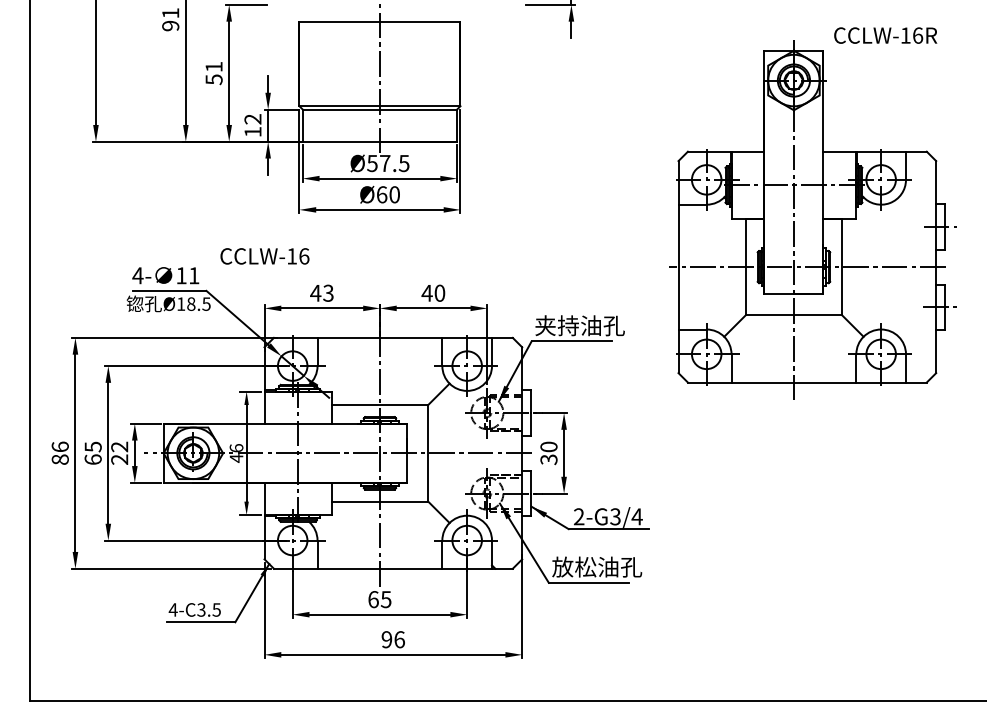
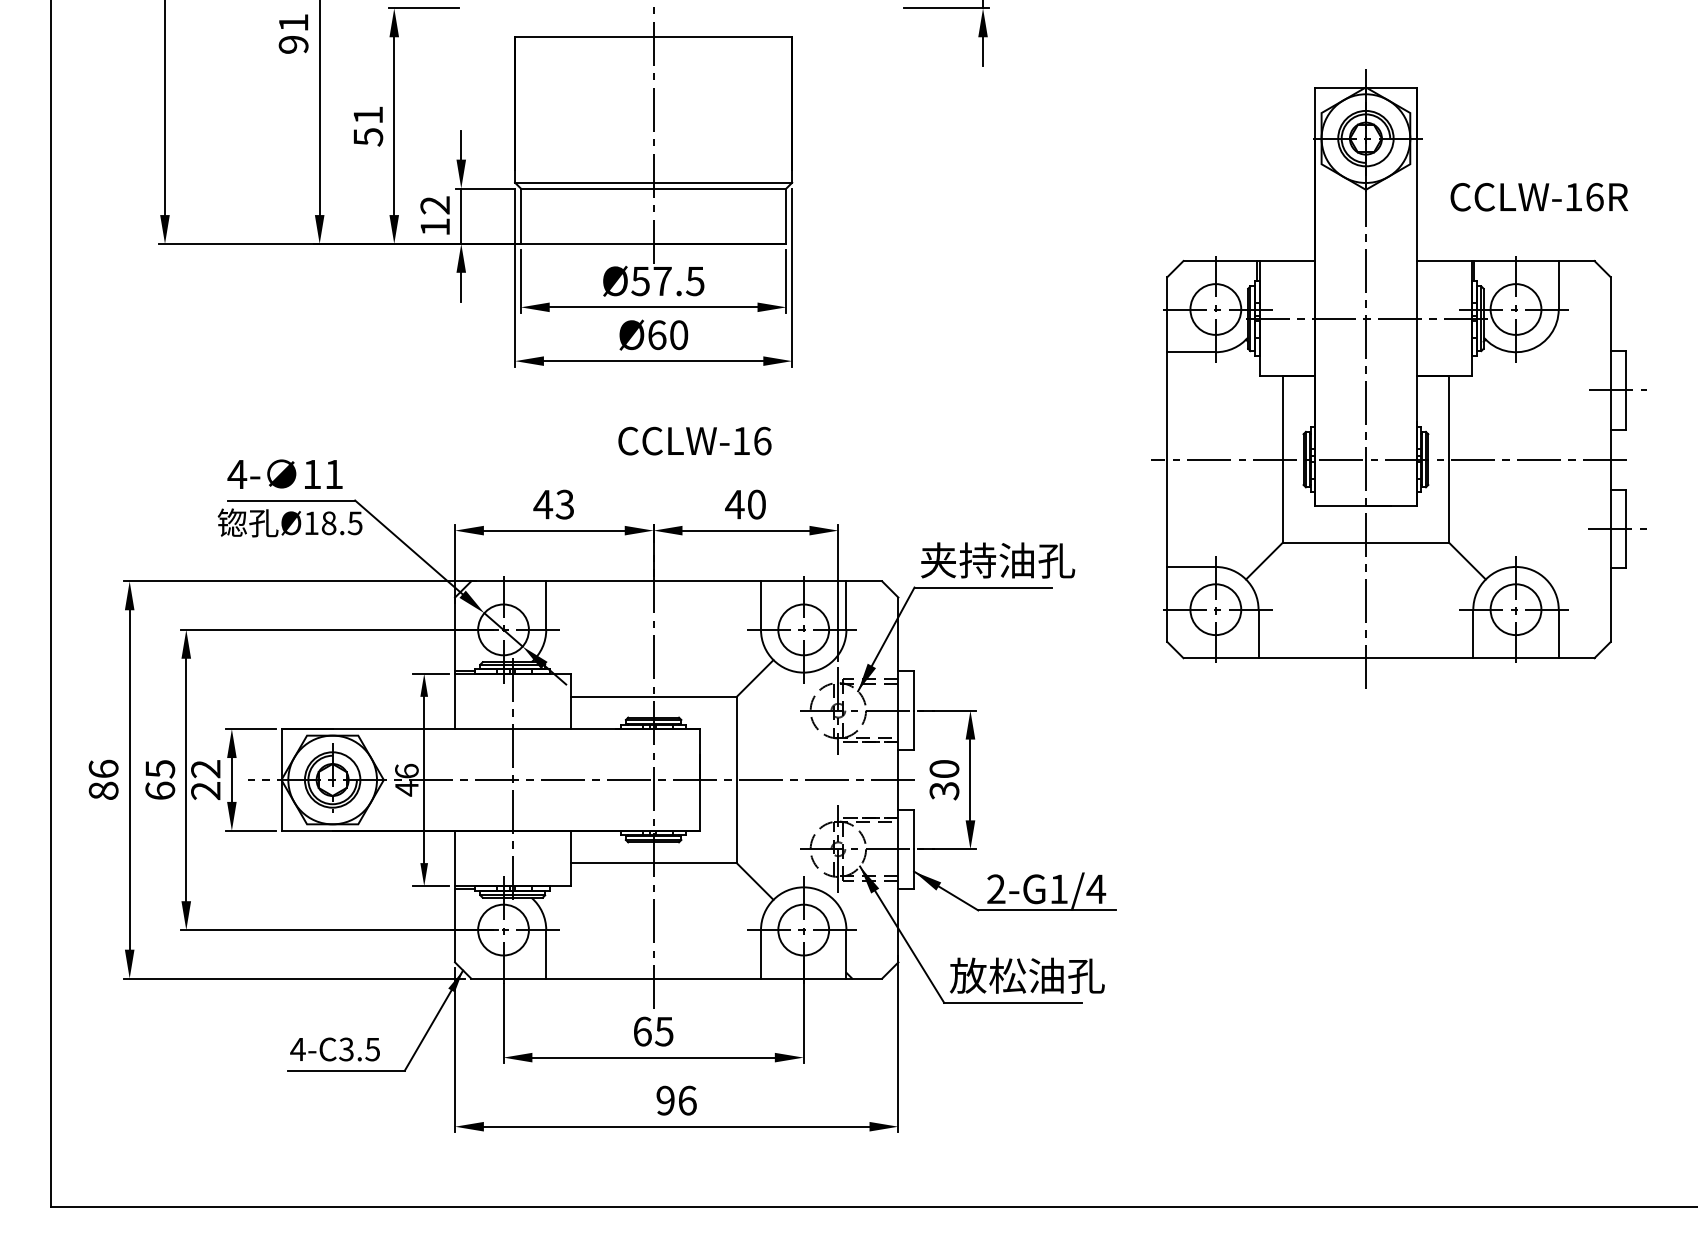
text: (885, 35) -> (1538, 197), moved
text: (264, 256) -> (694, 441), moved
text: (615, 516) -> (1058, 888), 2-G3/4 -> 2-G1/4

